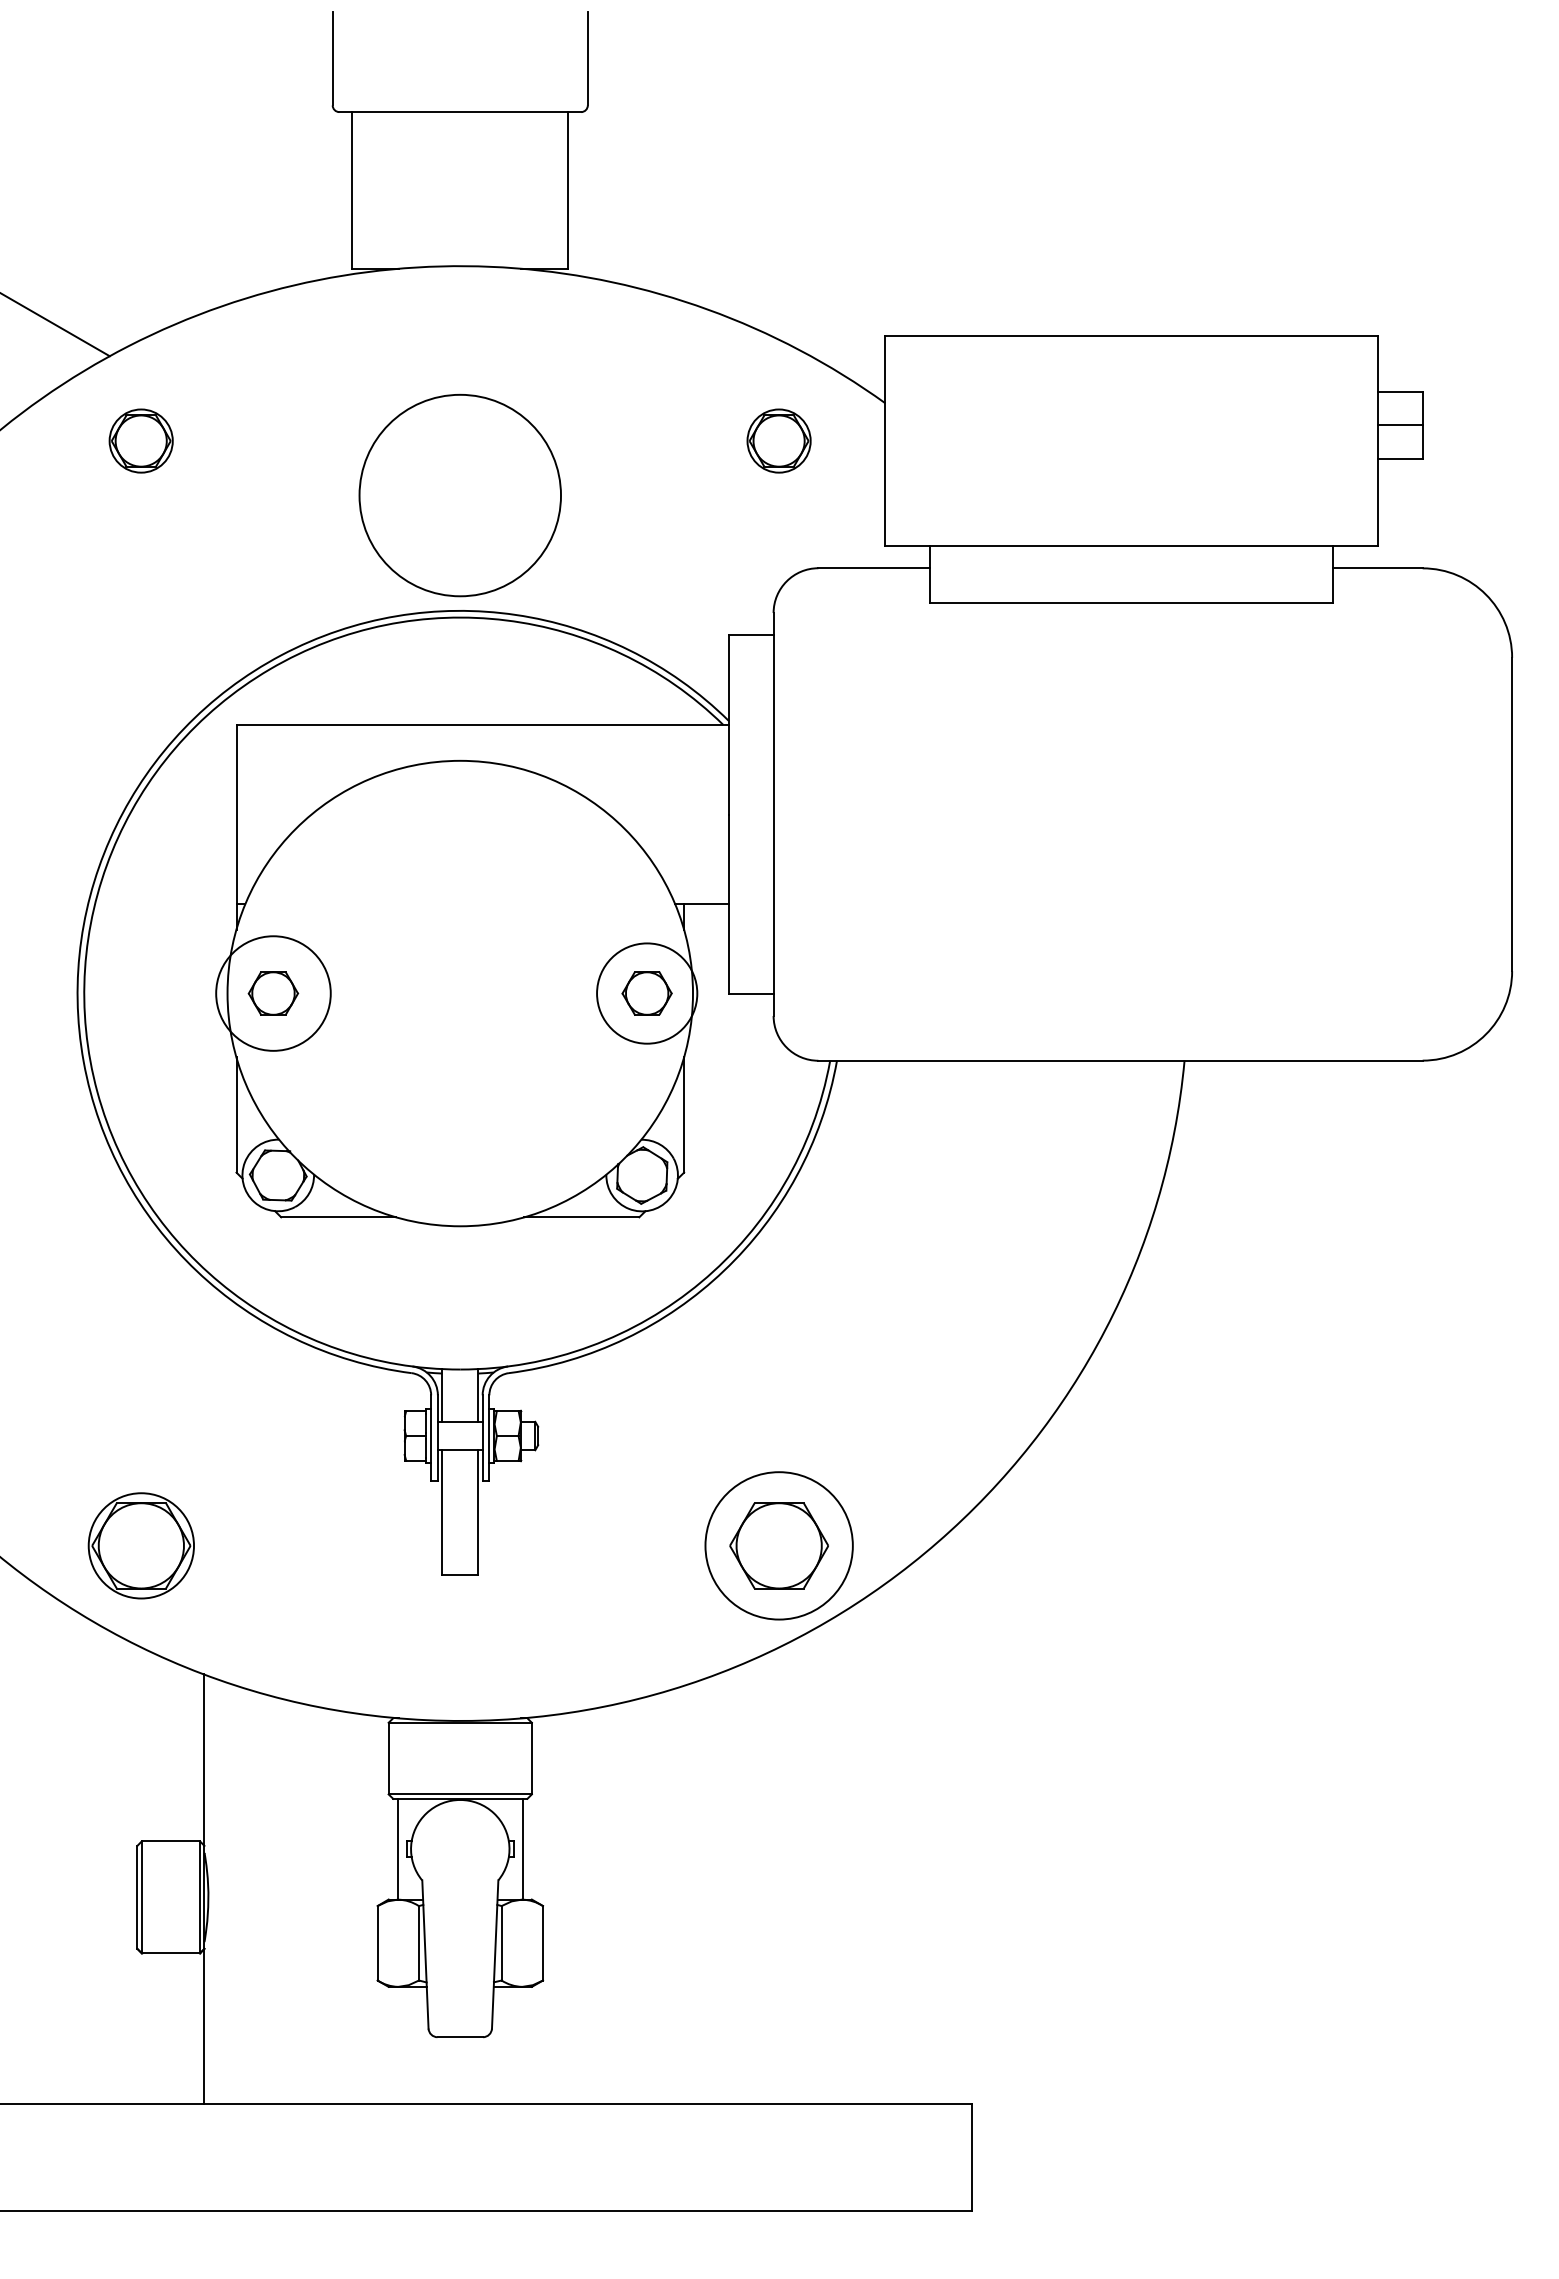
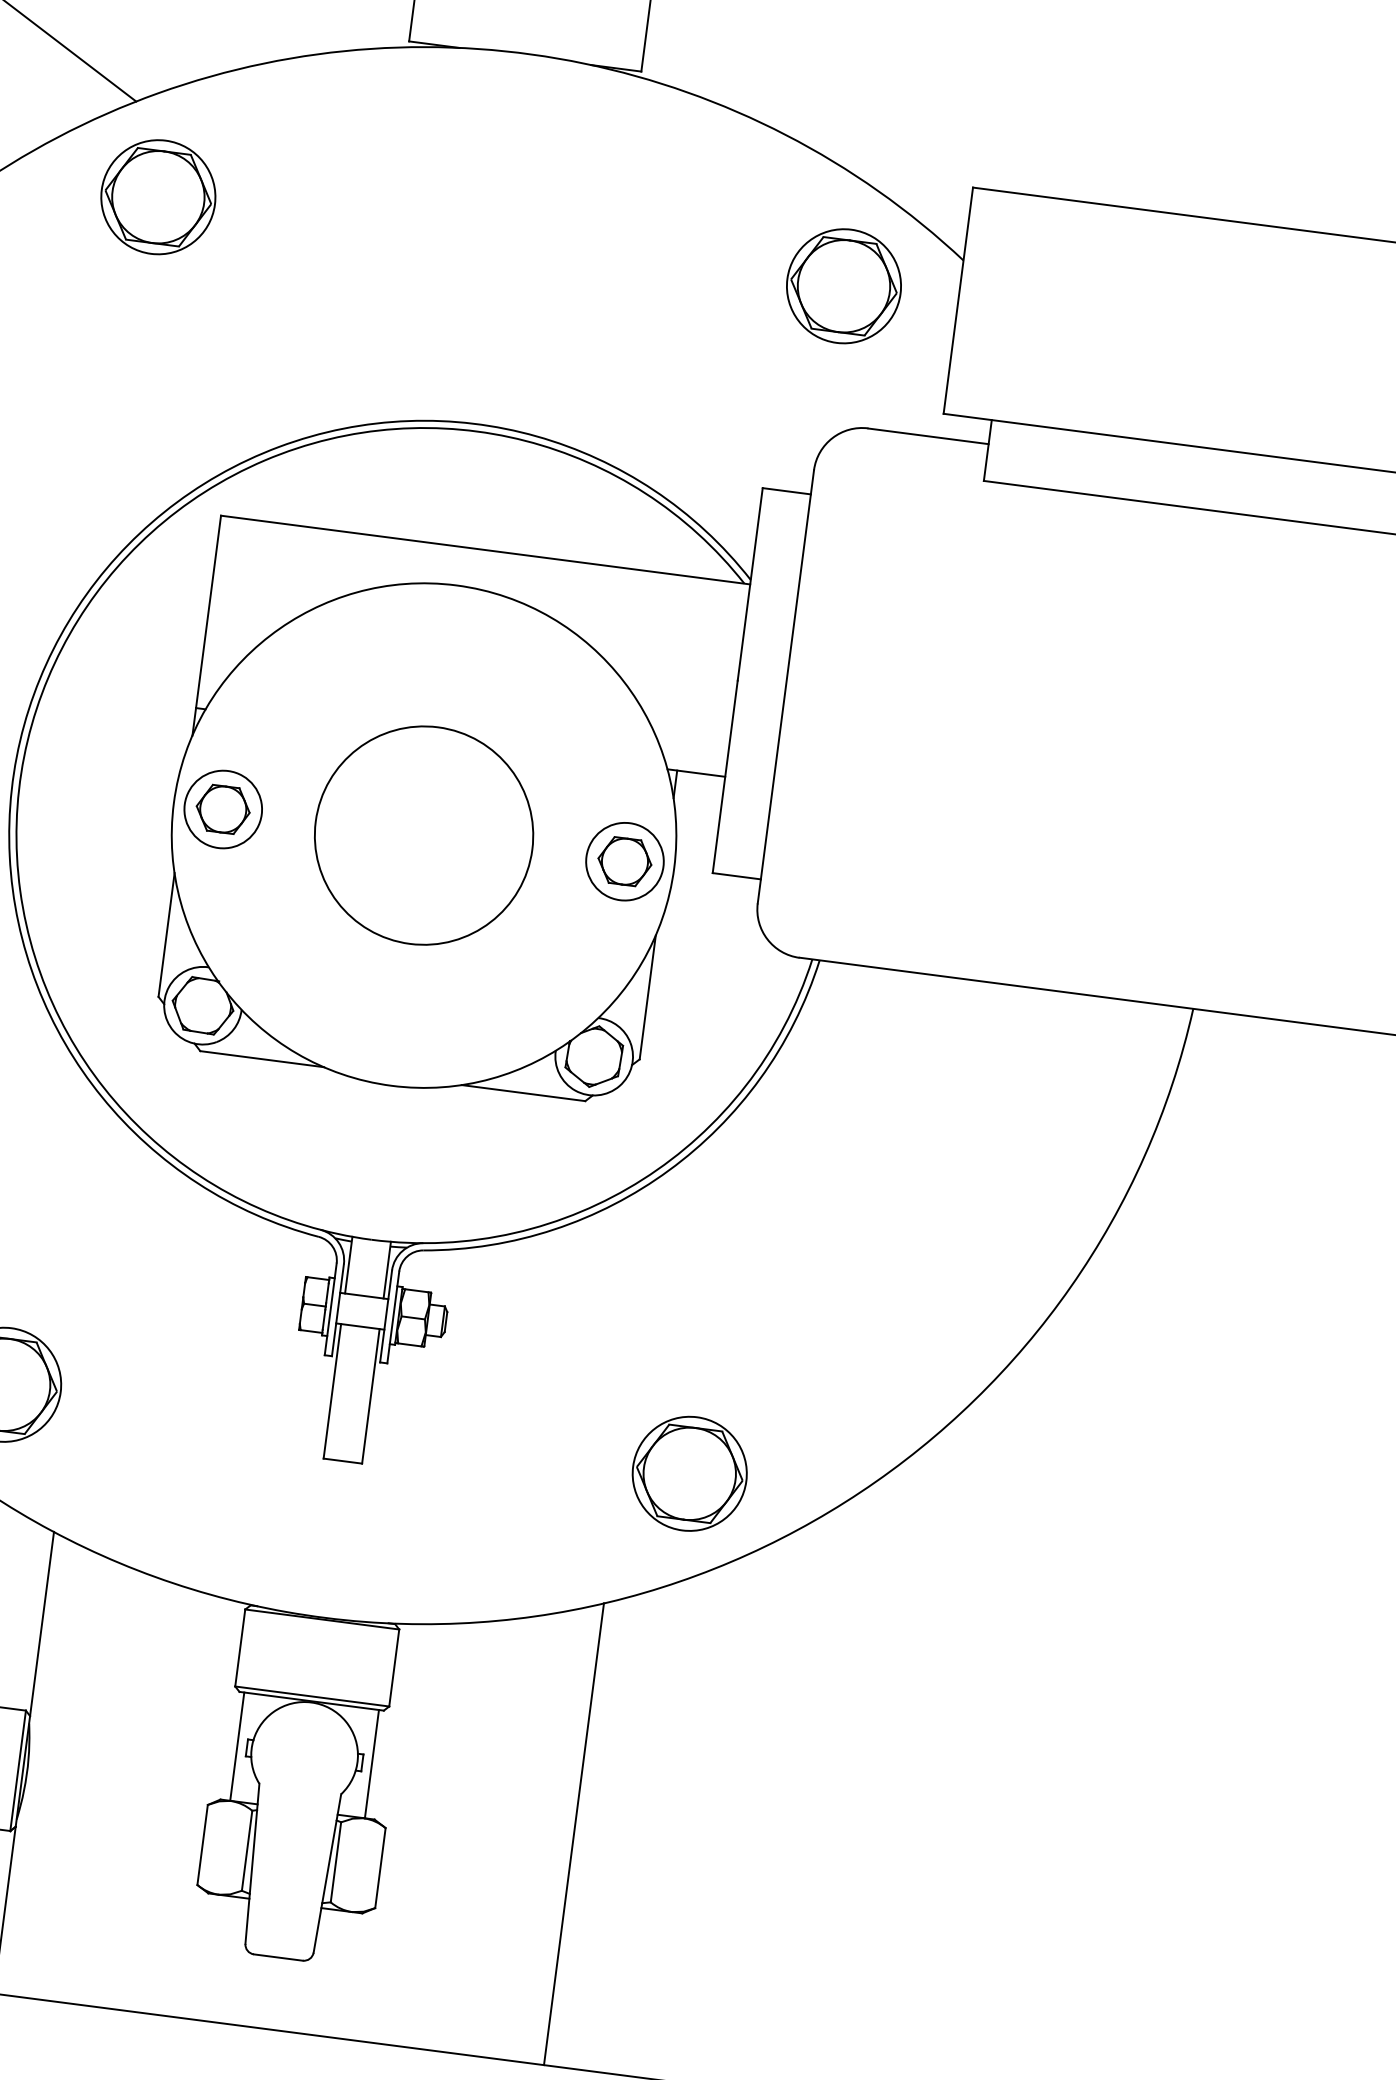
part: (140, 440) -> (157, 196), size x1.67
part: (778, 440) -> (843, 285), size x1.67
circle: (459, 495) -> (423, 835), moved
circle: (273, 993) -> (223, 809), size x0.62
circle: (646, 993) -> (624, 861), size x0.71
circle: (778, 1545) -> (689, 1473), size x0.71
line: (716, 1889) -> (574, 1834), added

